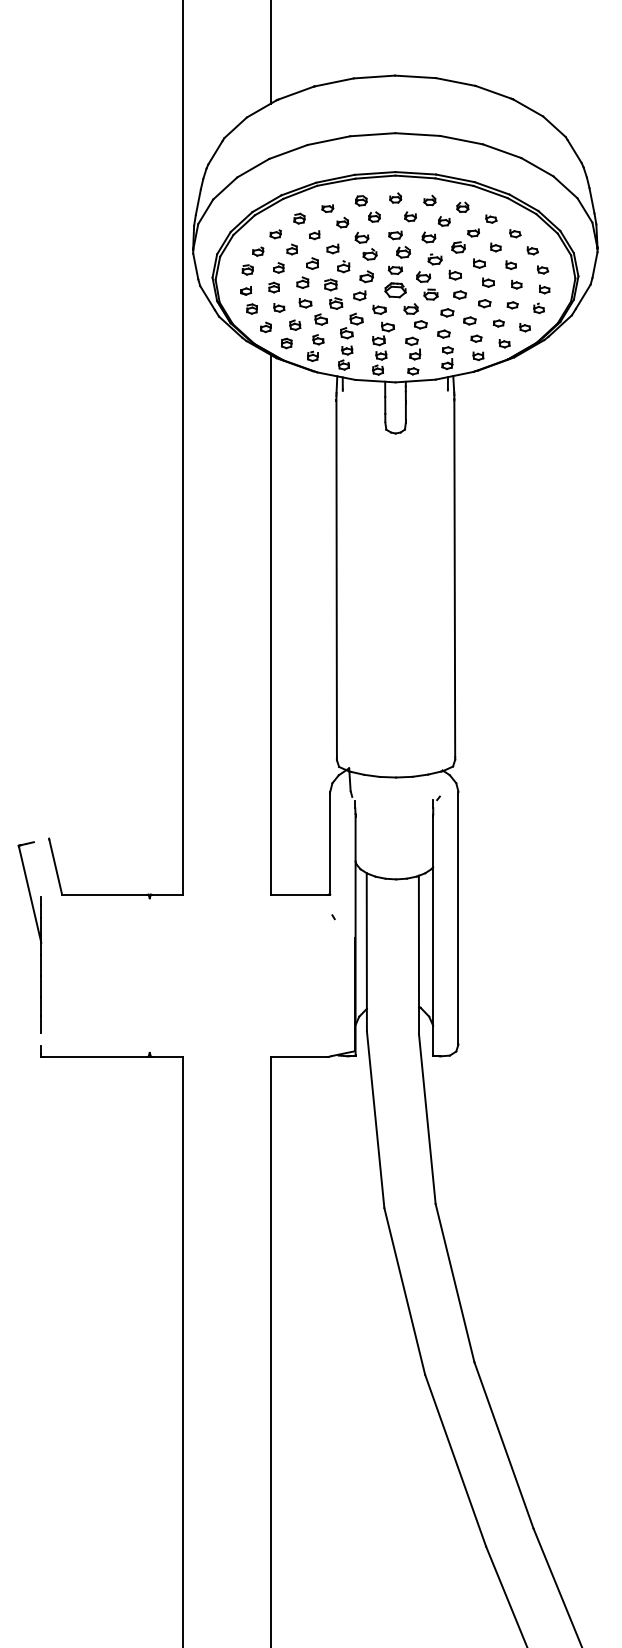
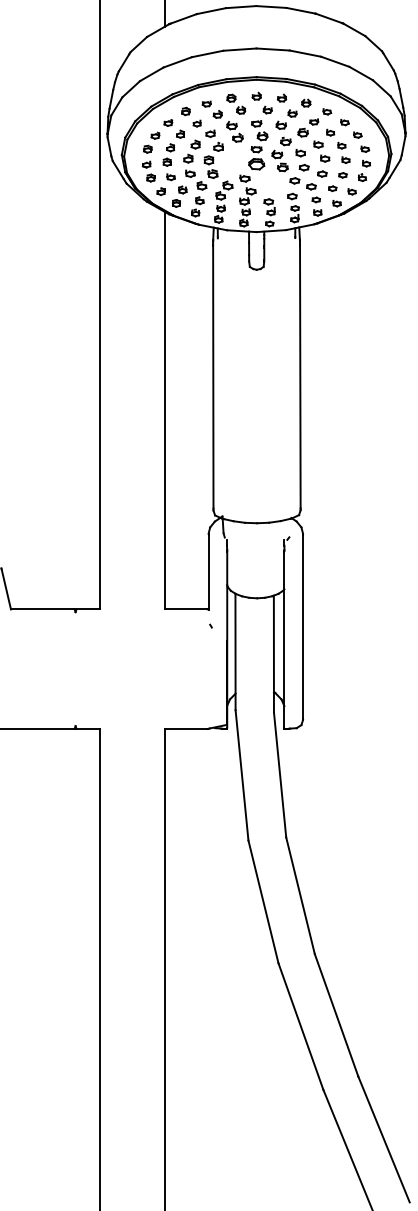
part: (363, 285) -> (233, 160), removed
part: (415, 316) -> (271, 183), removed

